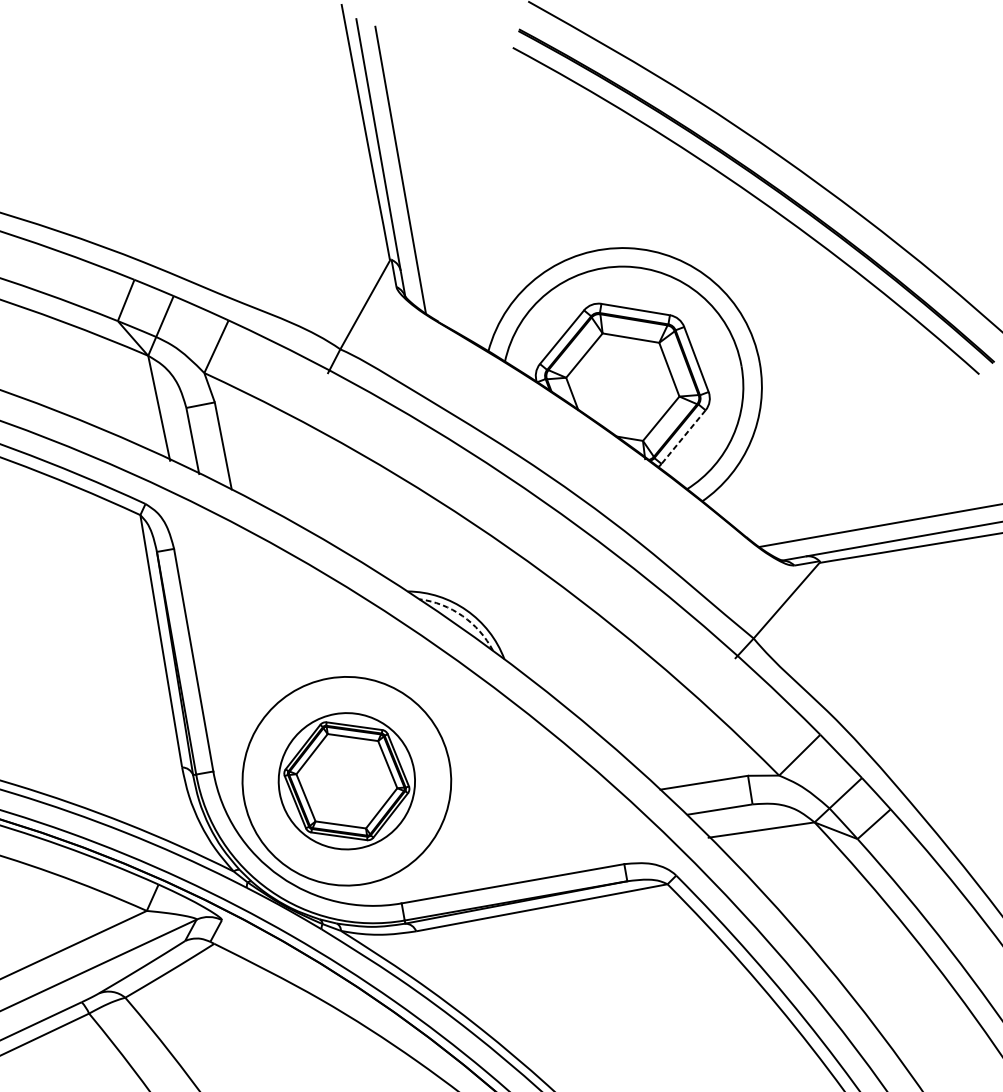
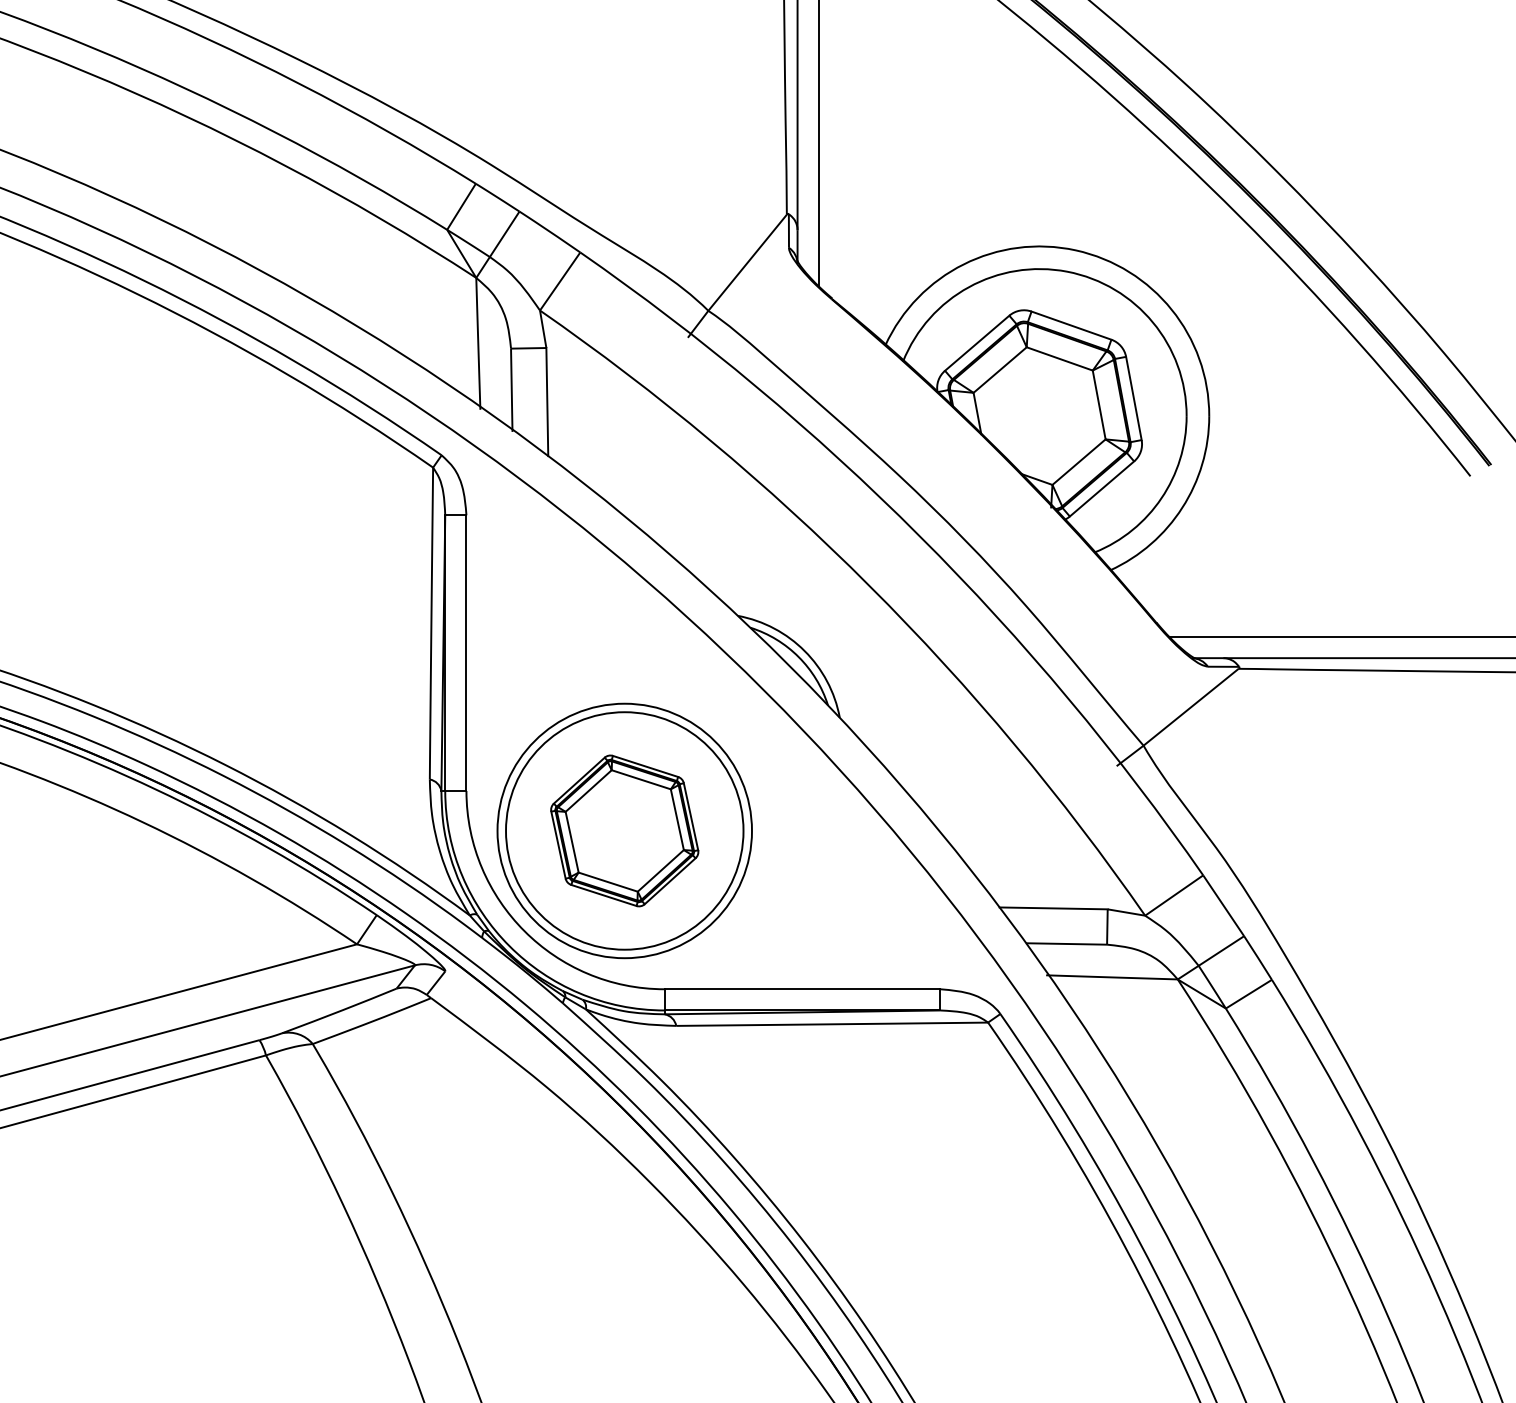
line: (683, 437) -> (1101, 489), dashed -> solid
arc: (462, 616) -> (798, 657), dashed -> solid
circle: (346, 780) -> (624, 830), size x1.43

